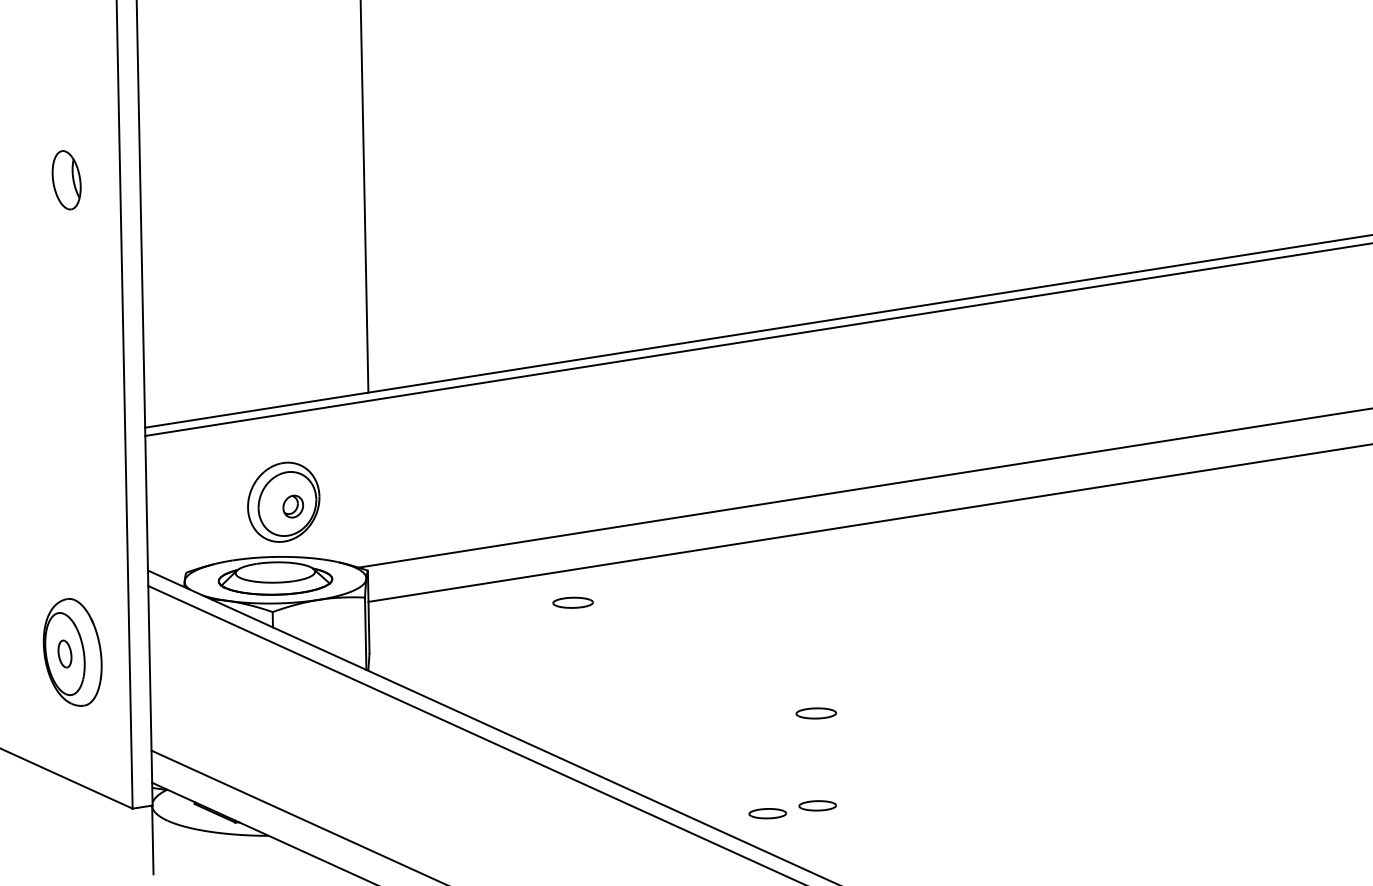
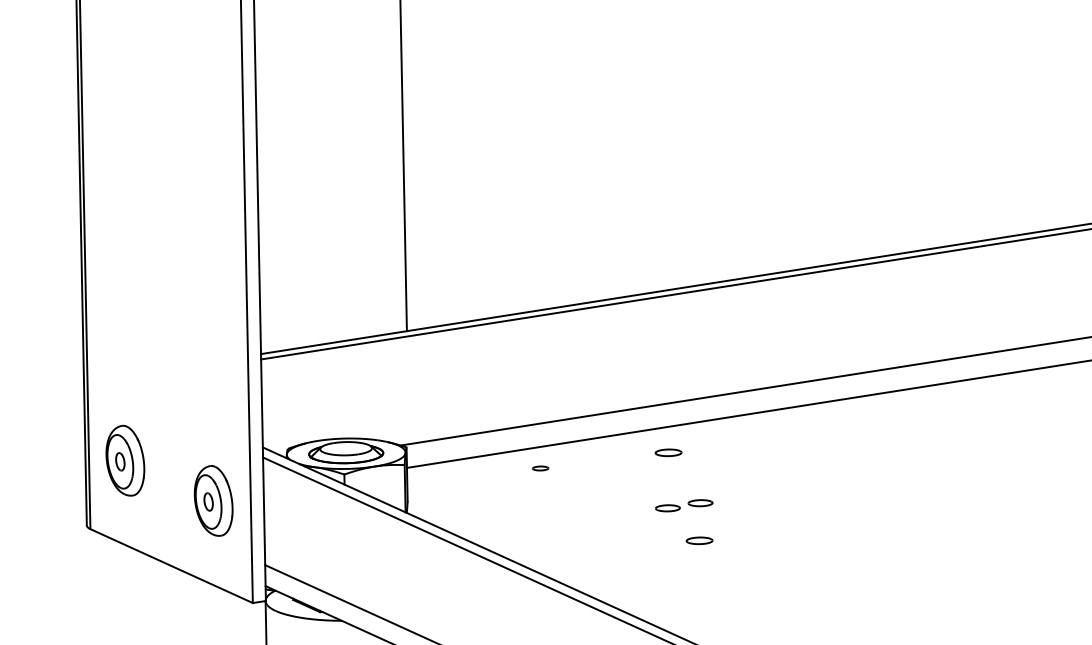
part: (66, 180) -> (209, 192), removed
part: (283, 501) -> (351, 402), removed
part: (768, 578) -> (668, 452), added
part: (572, 602) -> (540, 468), size x0.6
part: (793, 809) -> (684, 505), moved

